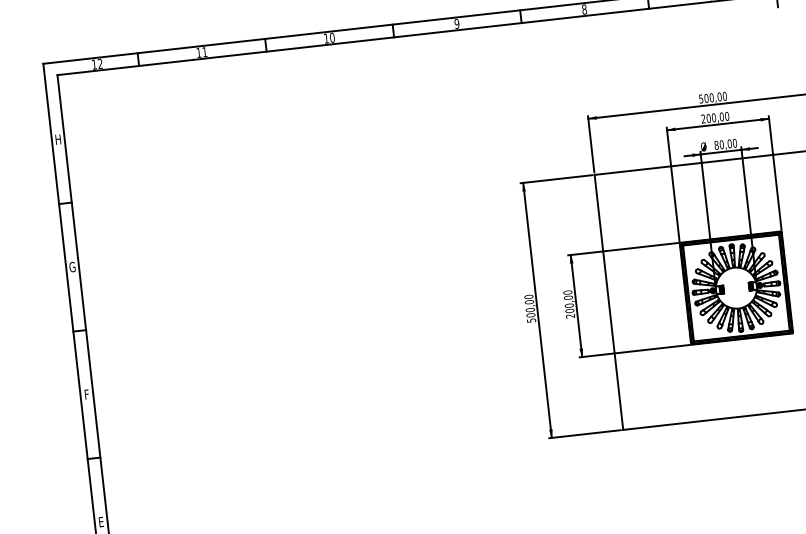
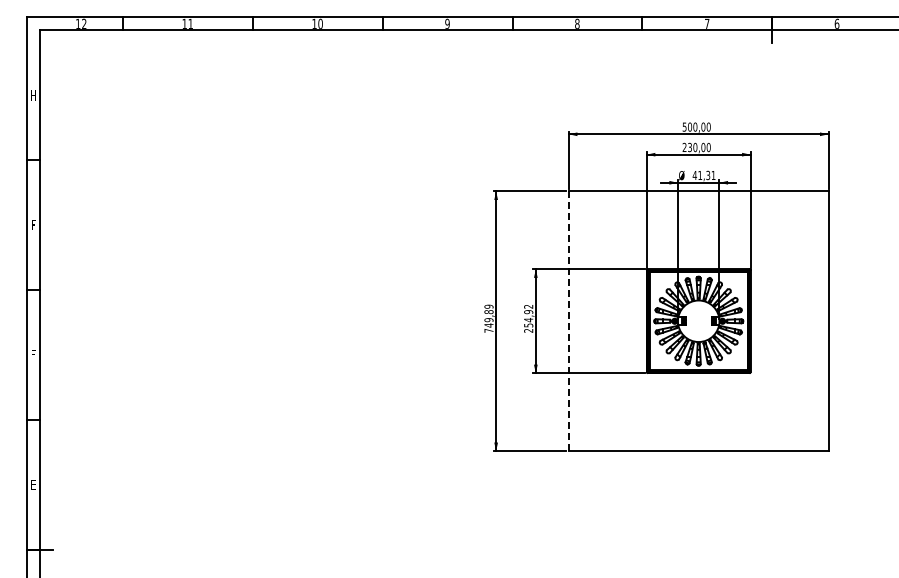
text: (709, 118) -> (690, 147), 200,00 -> 230,00
text: (725, 144) -> (703, 175), 80,00 -> 41,31
text: (72, 267) -> (33, 225), G -> F
text: (568, 301) -> (528, 315), 200,00 -> 254,92
line: (608, 302) -> (568, 321), solid -> dashed
text: (529, 308) -> (488, 318), 500,00 -> 749,89

